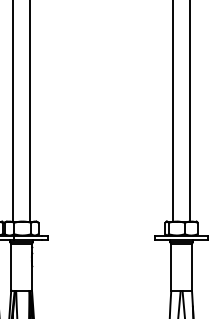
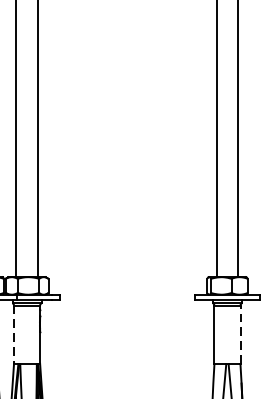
line: (192, 266) -> (241, 333), solid -> dashed
line: (11, 267) -> (14, 334), solid -> dashed

